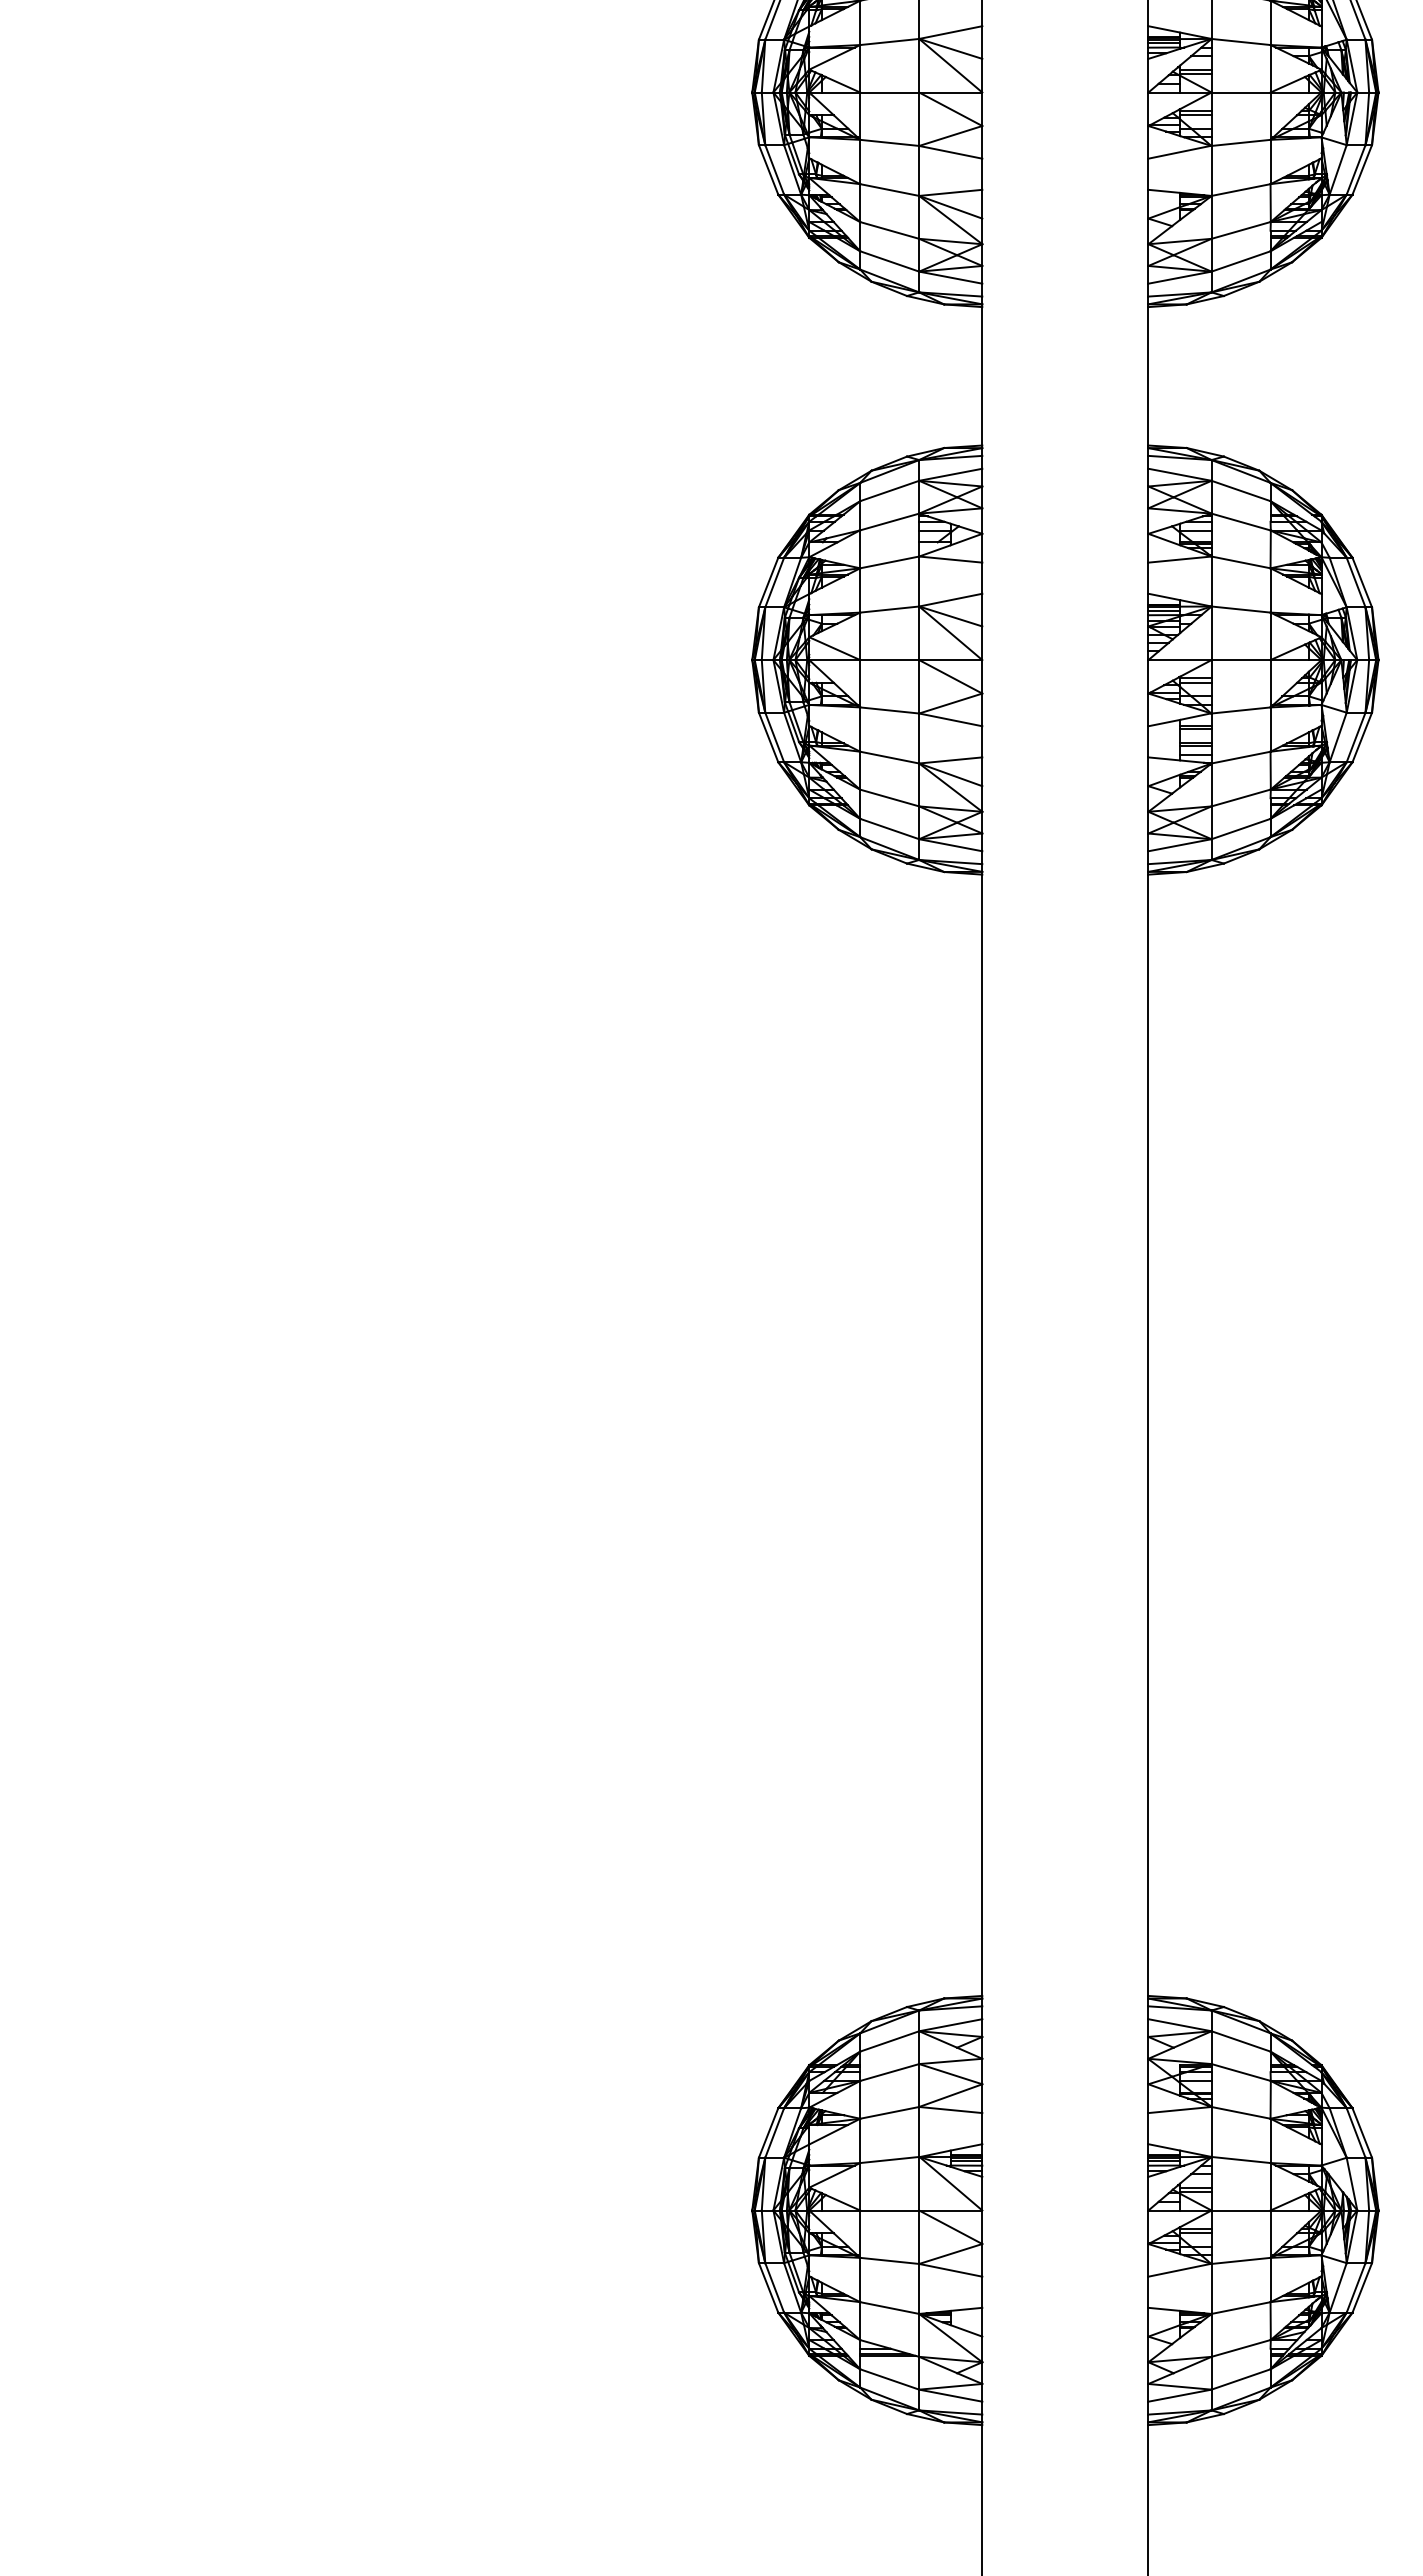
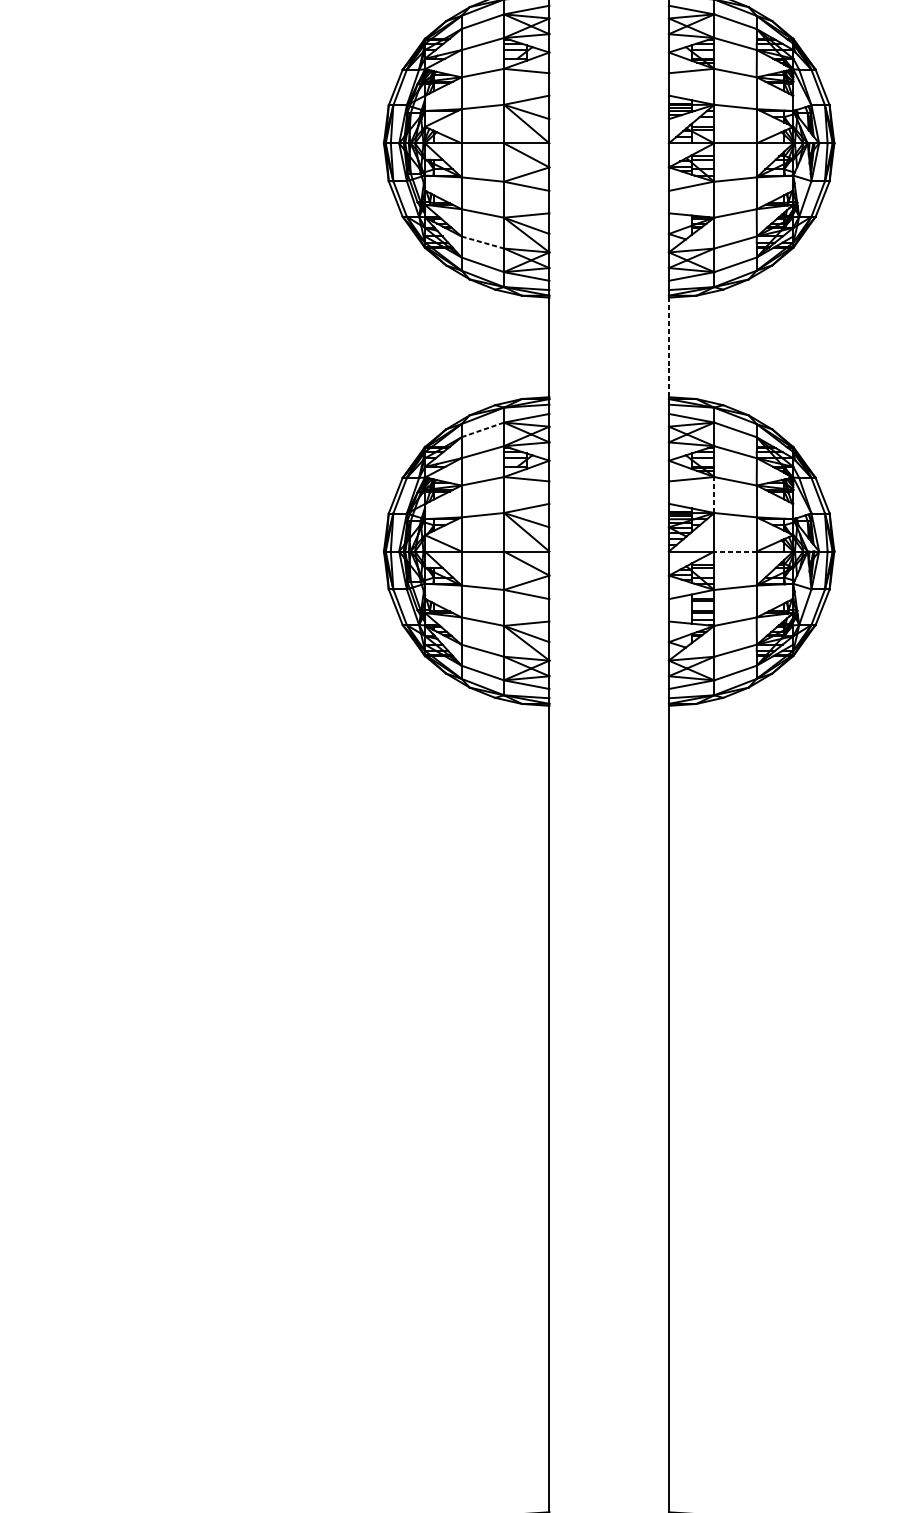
line: (889, 230) -> (482, 242), solid -> dashed
line: (1148, 375) -> (668, 346), solid -> dashed
line: (890, 490) -> (483, 429), solid -> dashed
line: (1211, 581) -> (714, 495), solid -> dashed
line: (1240, 660) -> (735, 551), solid -> dashed

